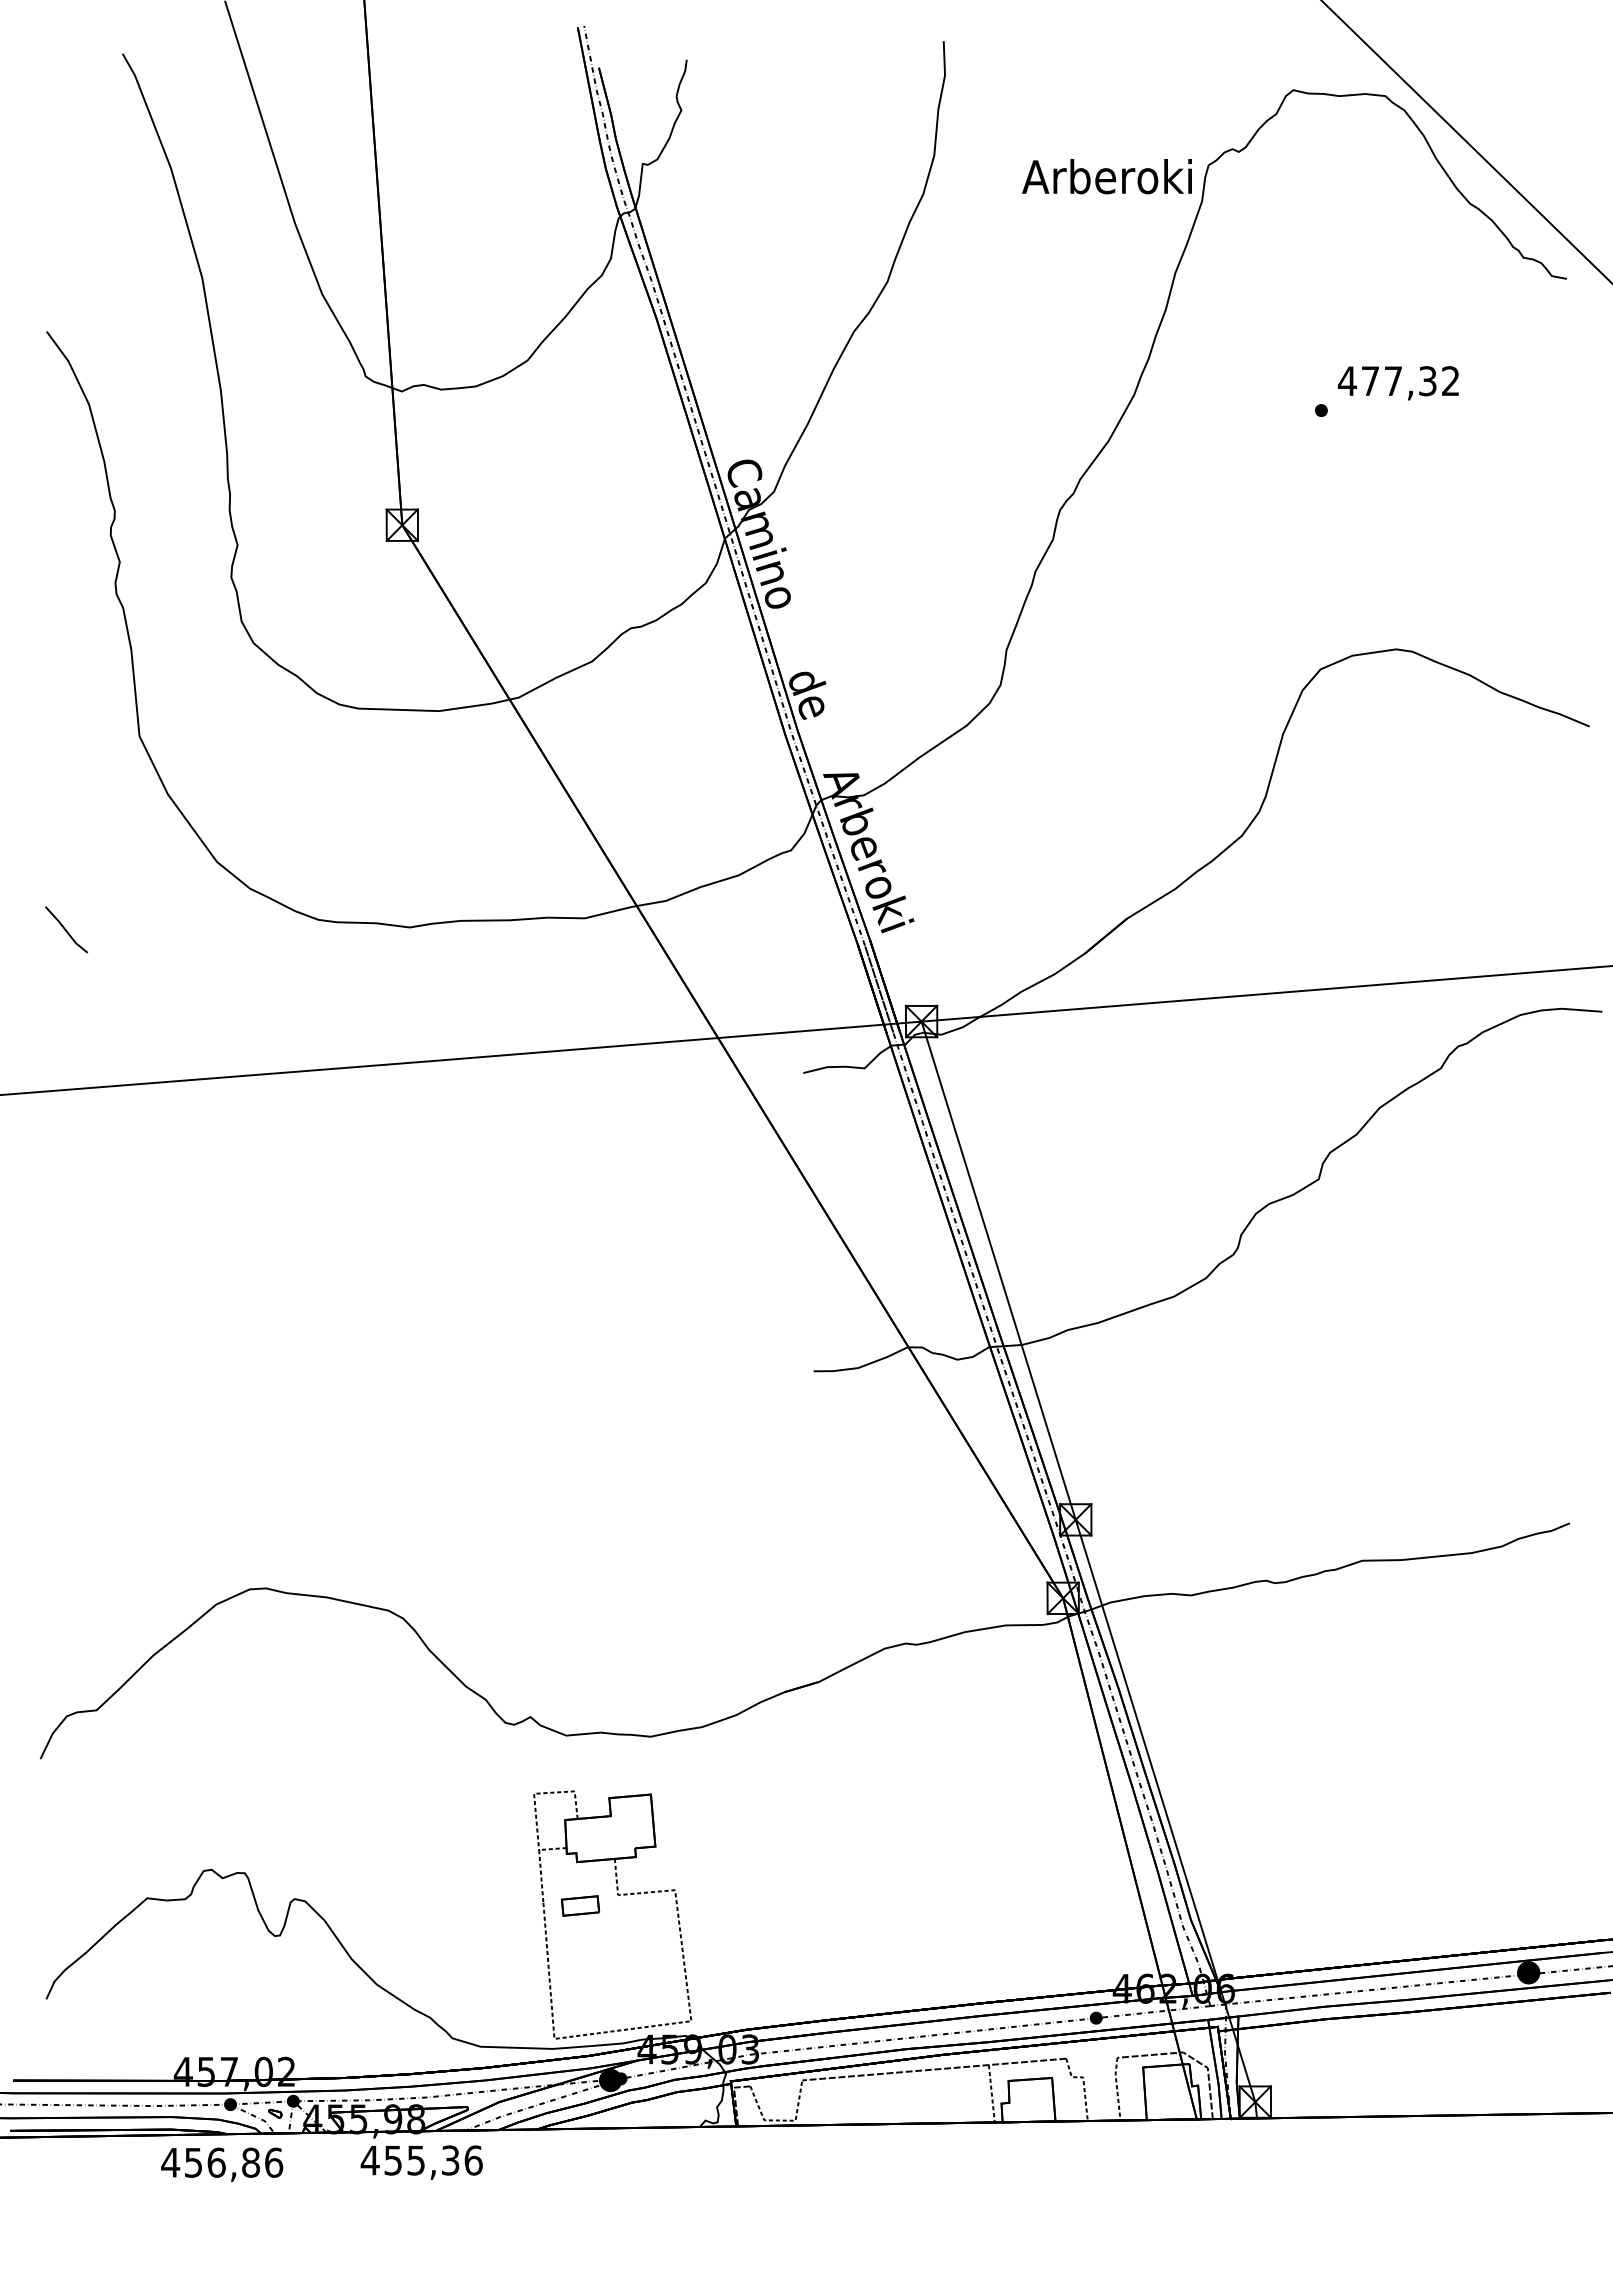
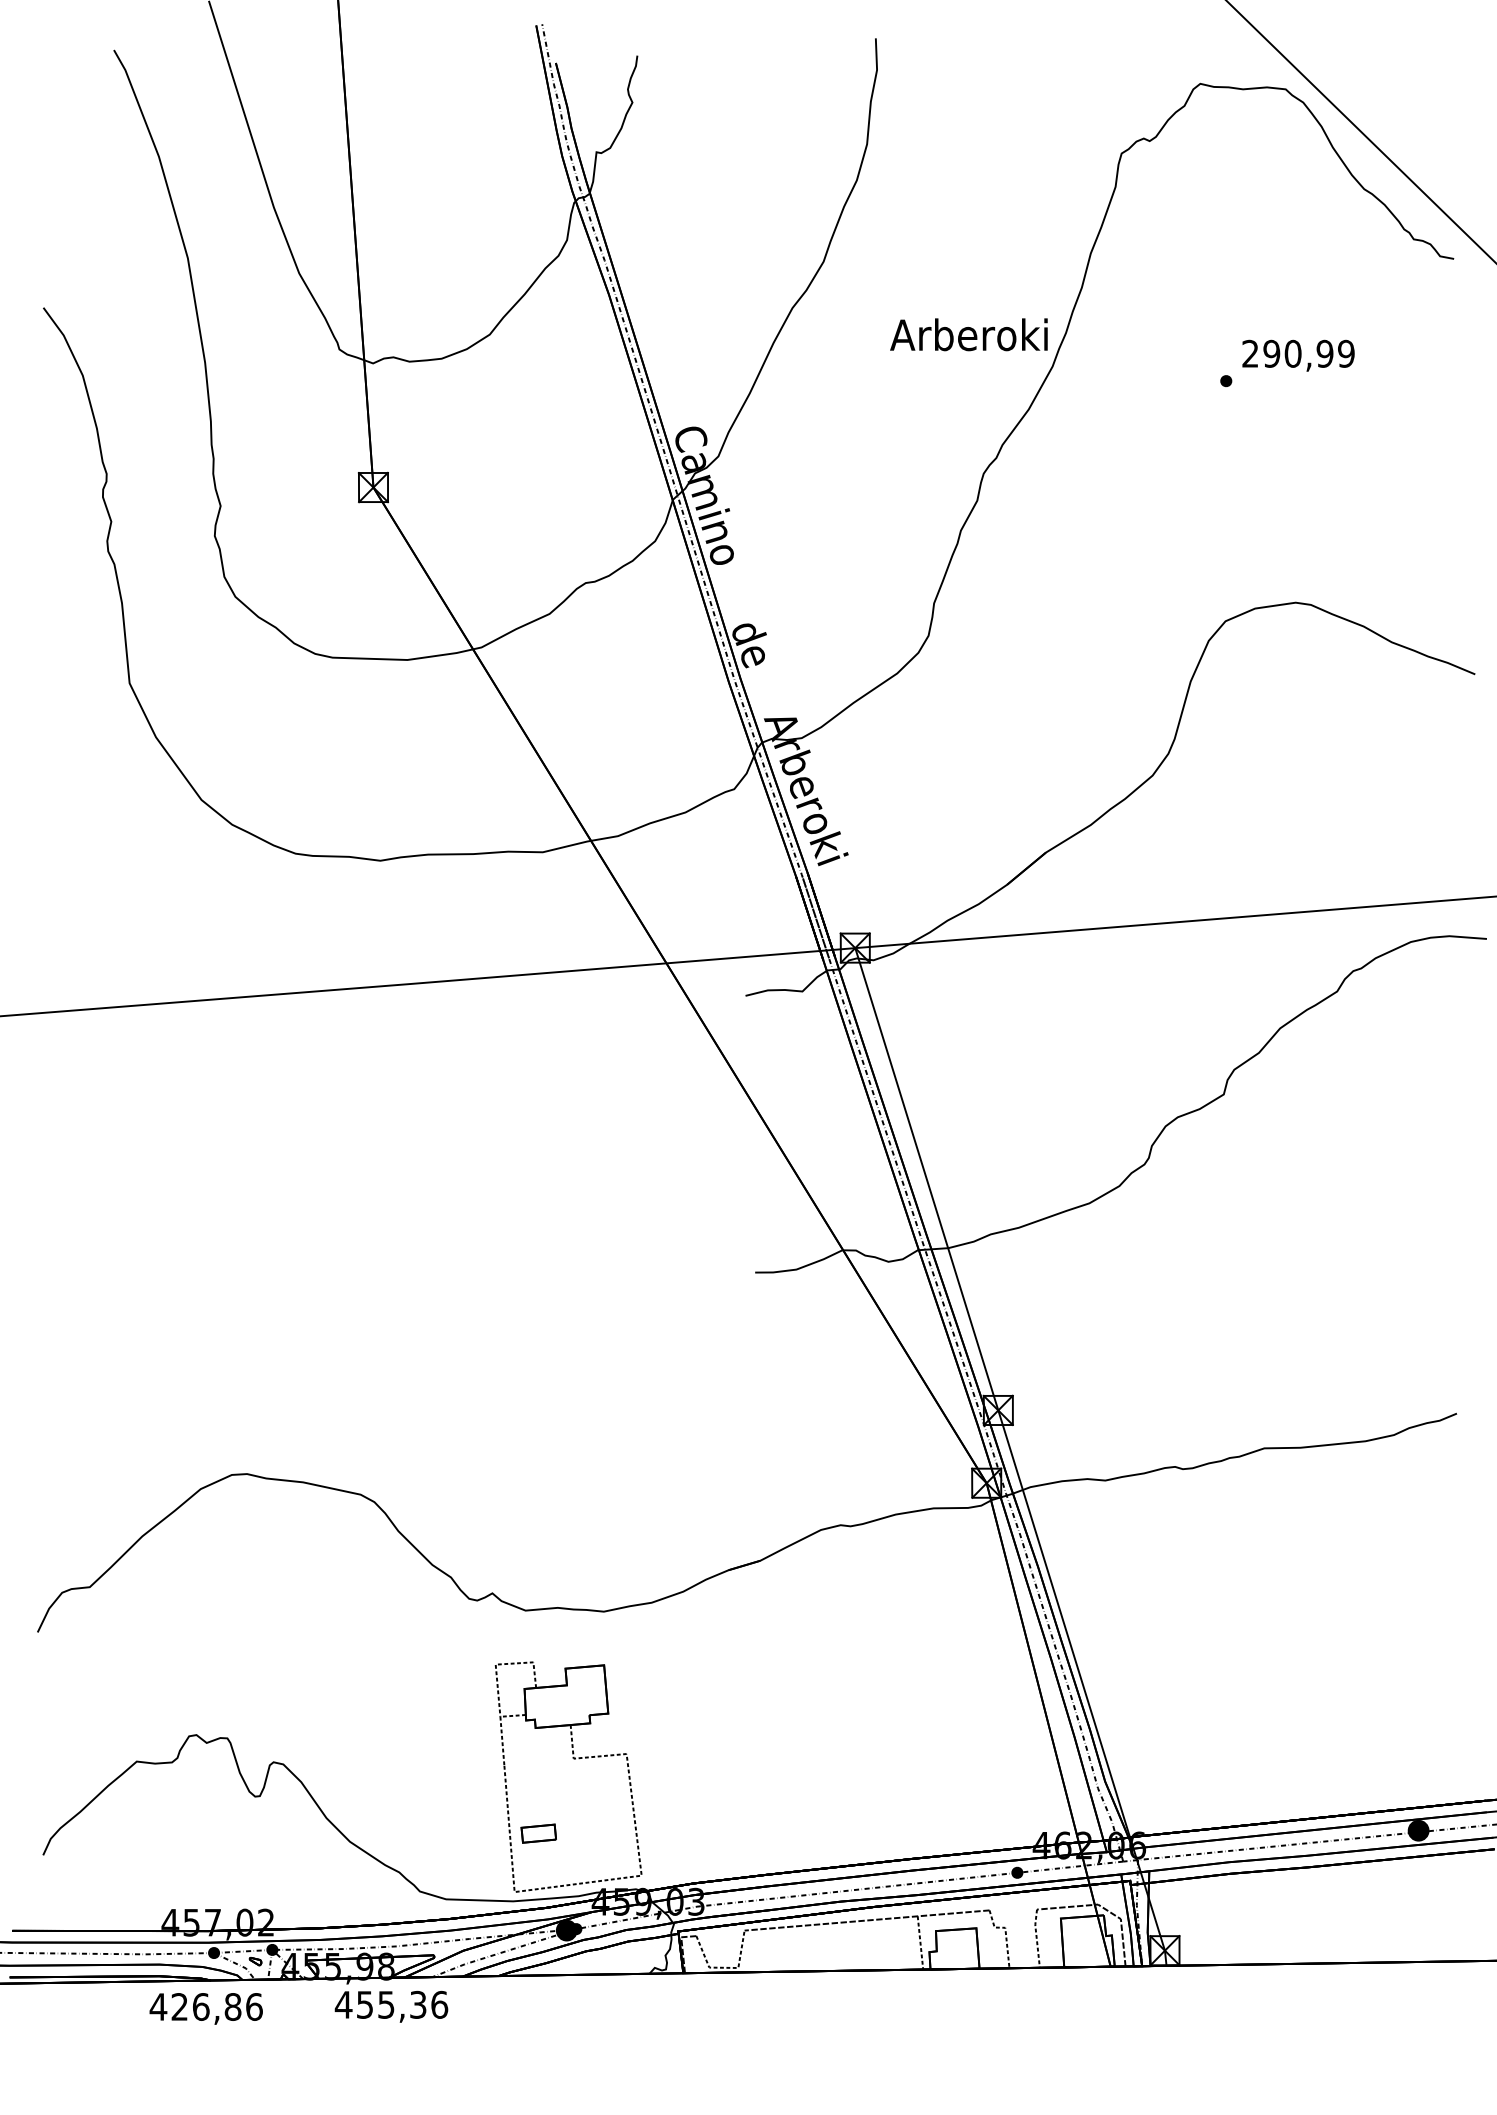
text: (1106, 176) -> (968, 334), moved
text: (1398, 381) -> (1297, 354), 477,32 -> 290,99
line: (66, 929) -> (61, 862), removed
part: (580, 1905) -> (538, 1833), moved
text: (192, 2162) -> (178, 2006), 456,86 -> 426,86

